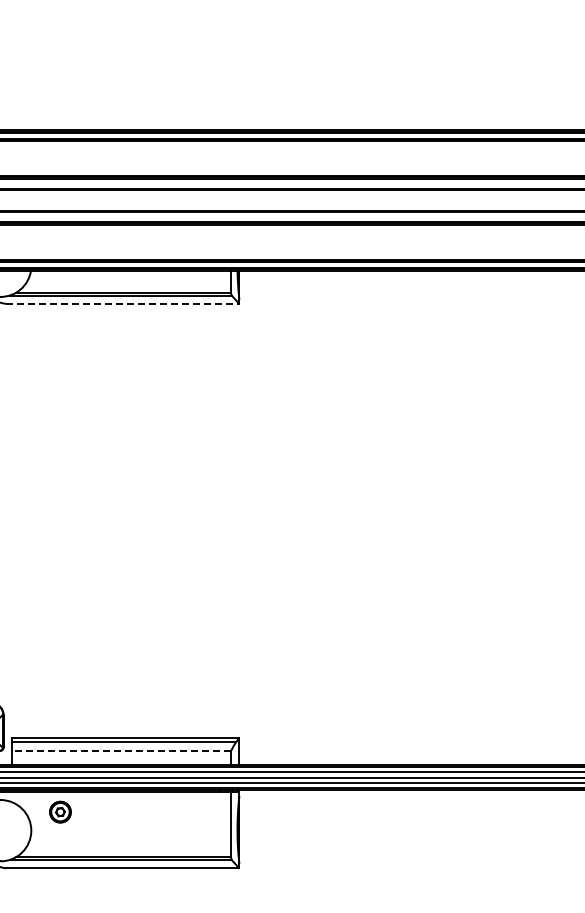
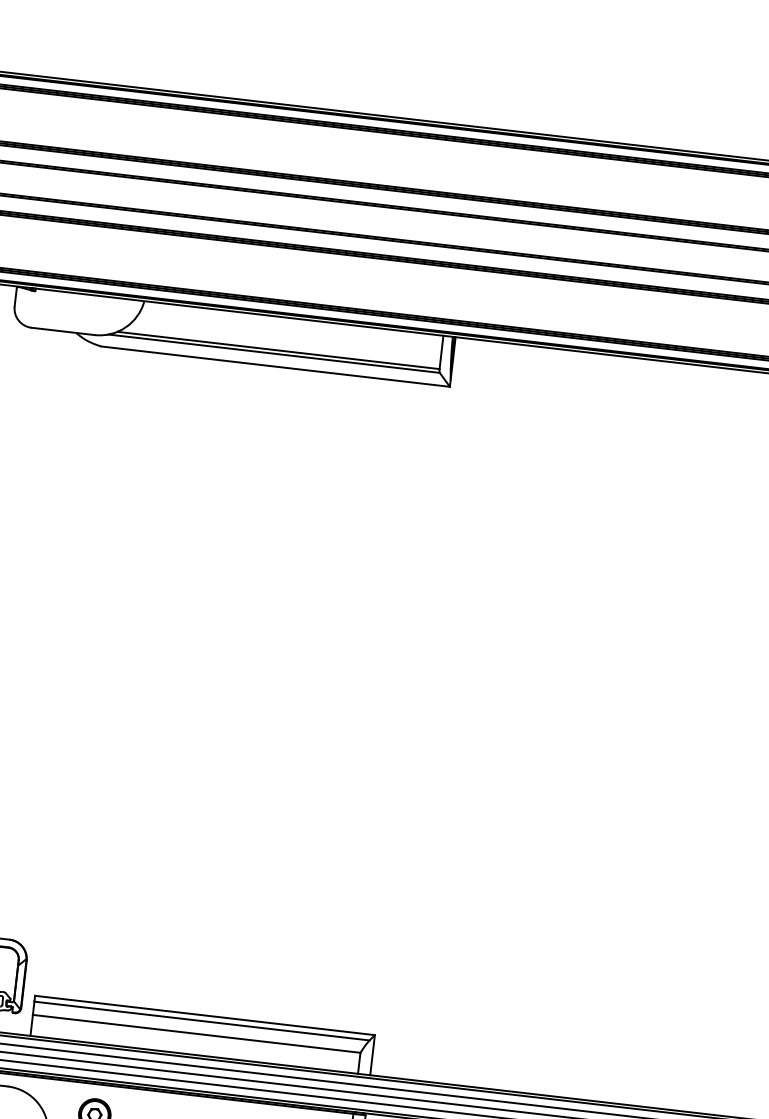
line: (122, 303) -> (275, 365), dashed -> solid
line: (121, 750) -> (196, 1033), dashed -> solid

